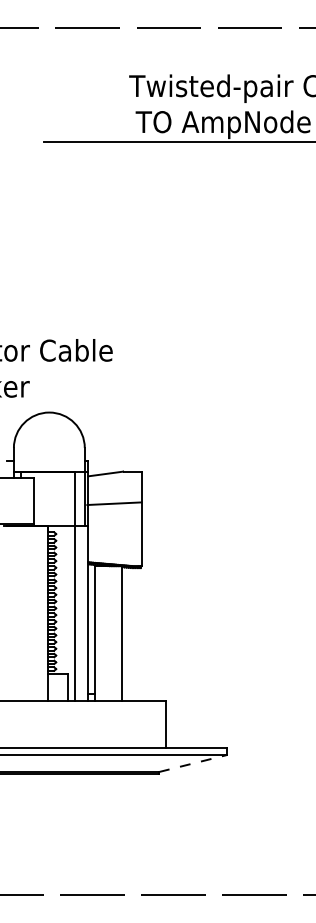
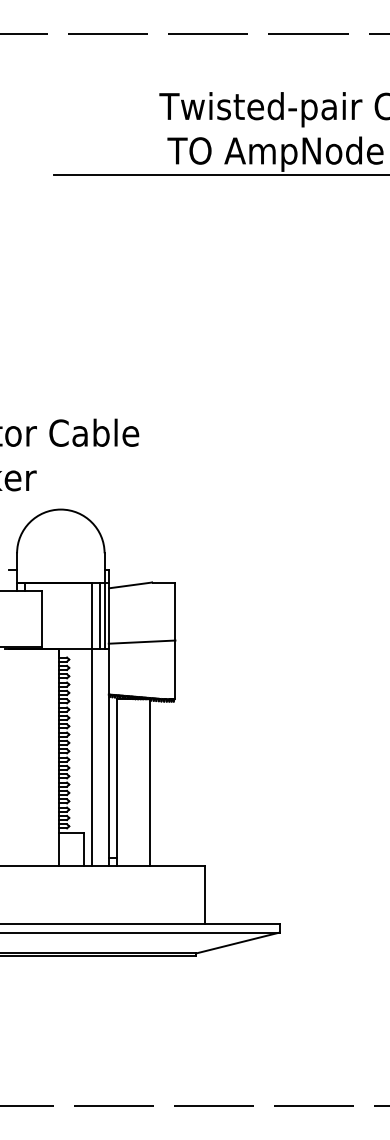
line: (81, 498) -> (100, 615), added
line: (113, 503) -> (141, 641), moved
line: (192, 763) -> (237, 943), dashed -> solid

